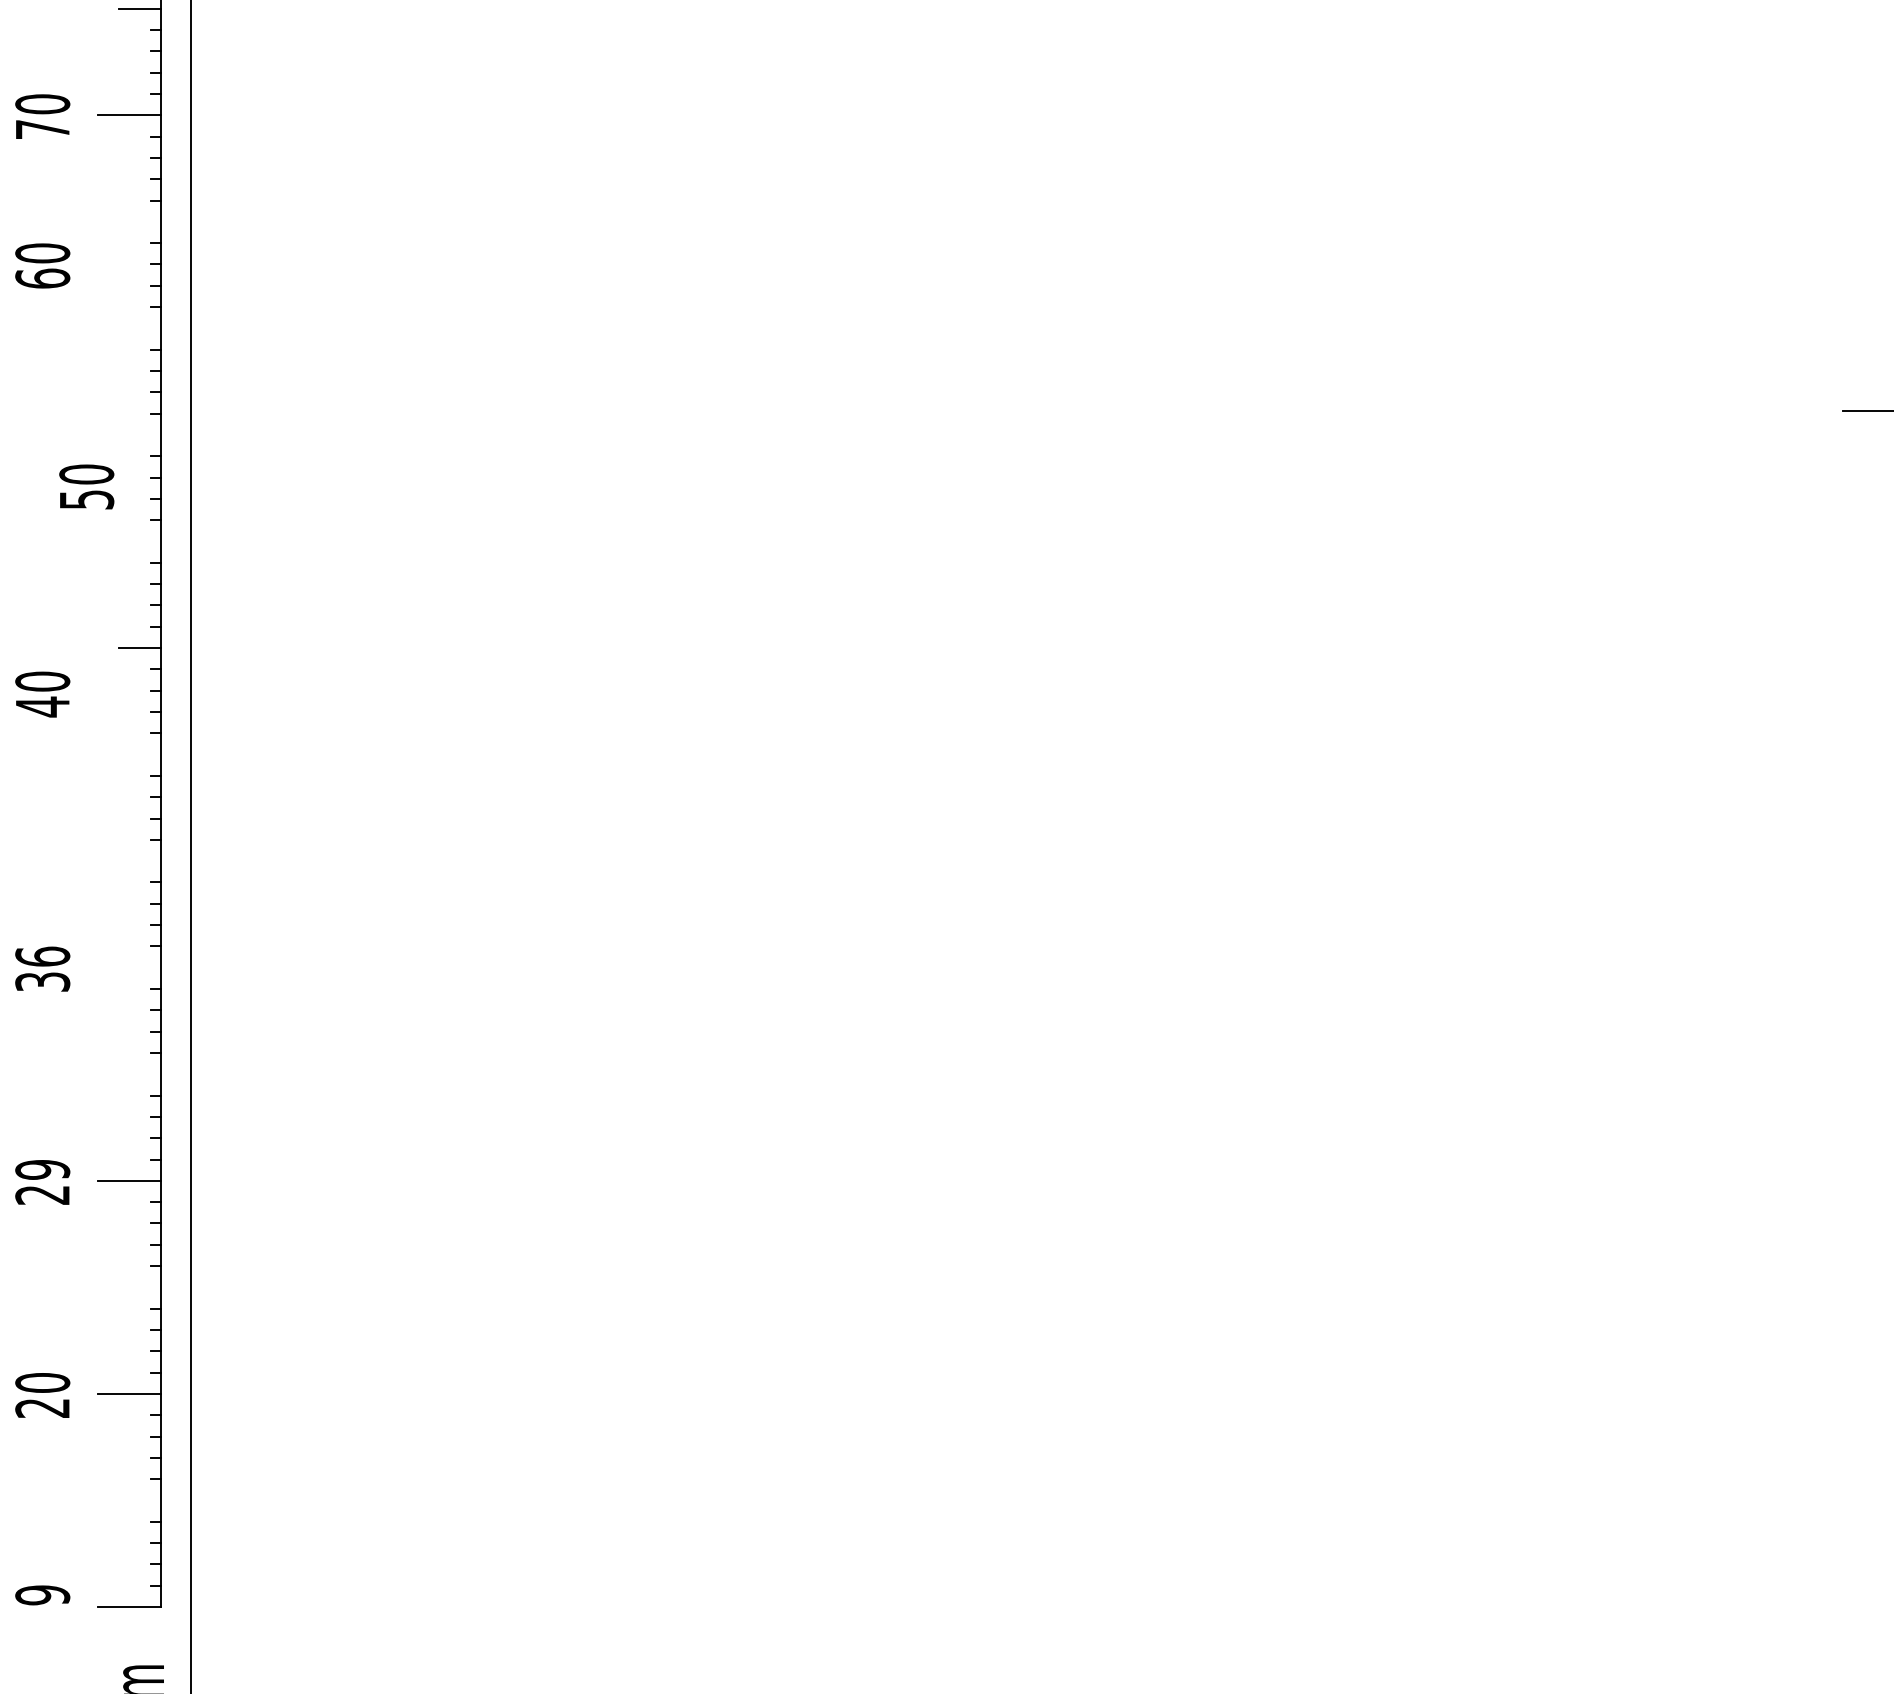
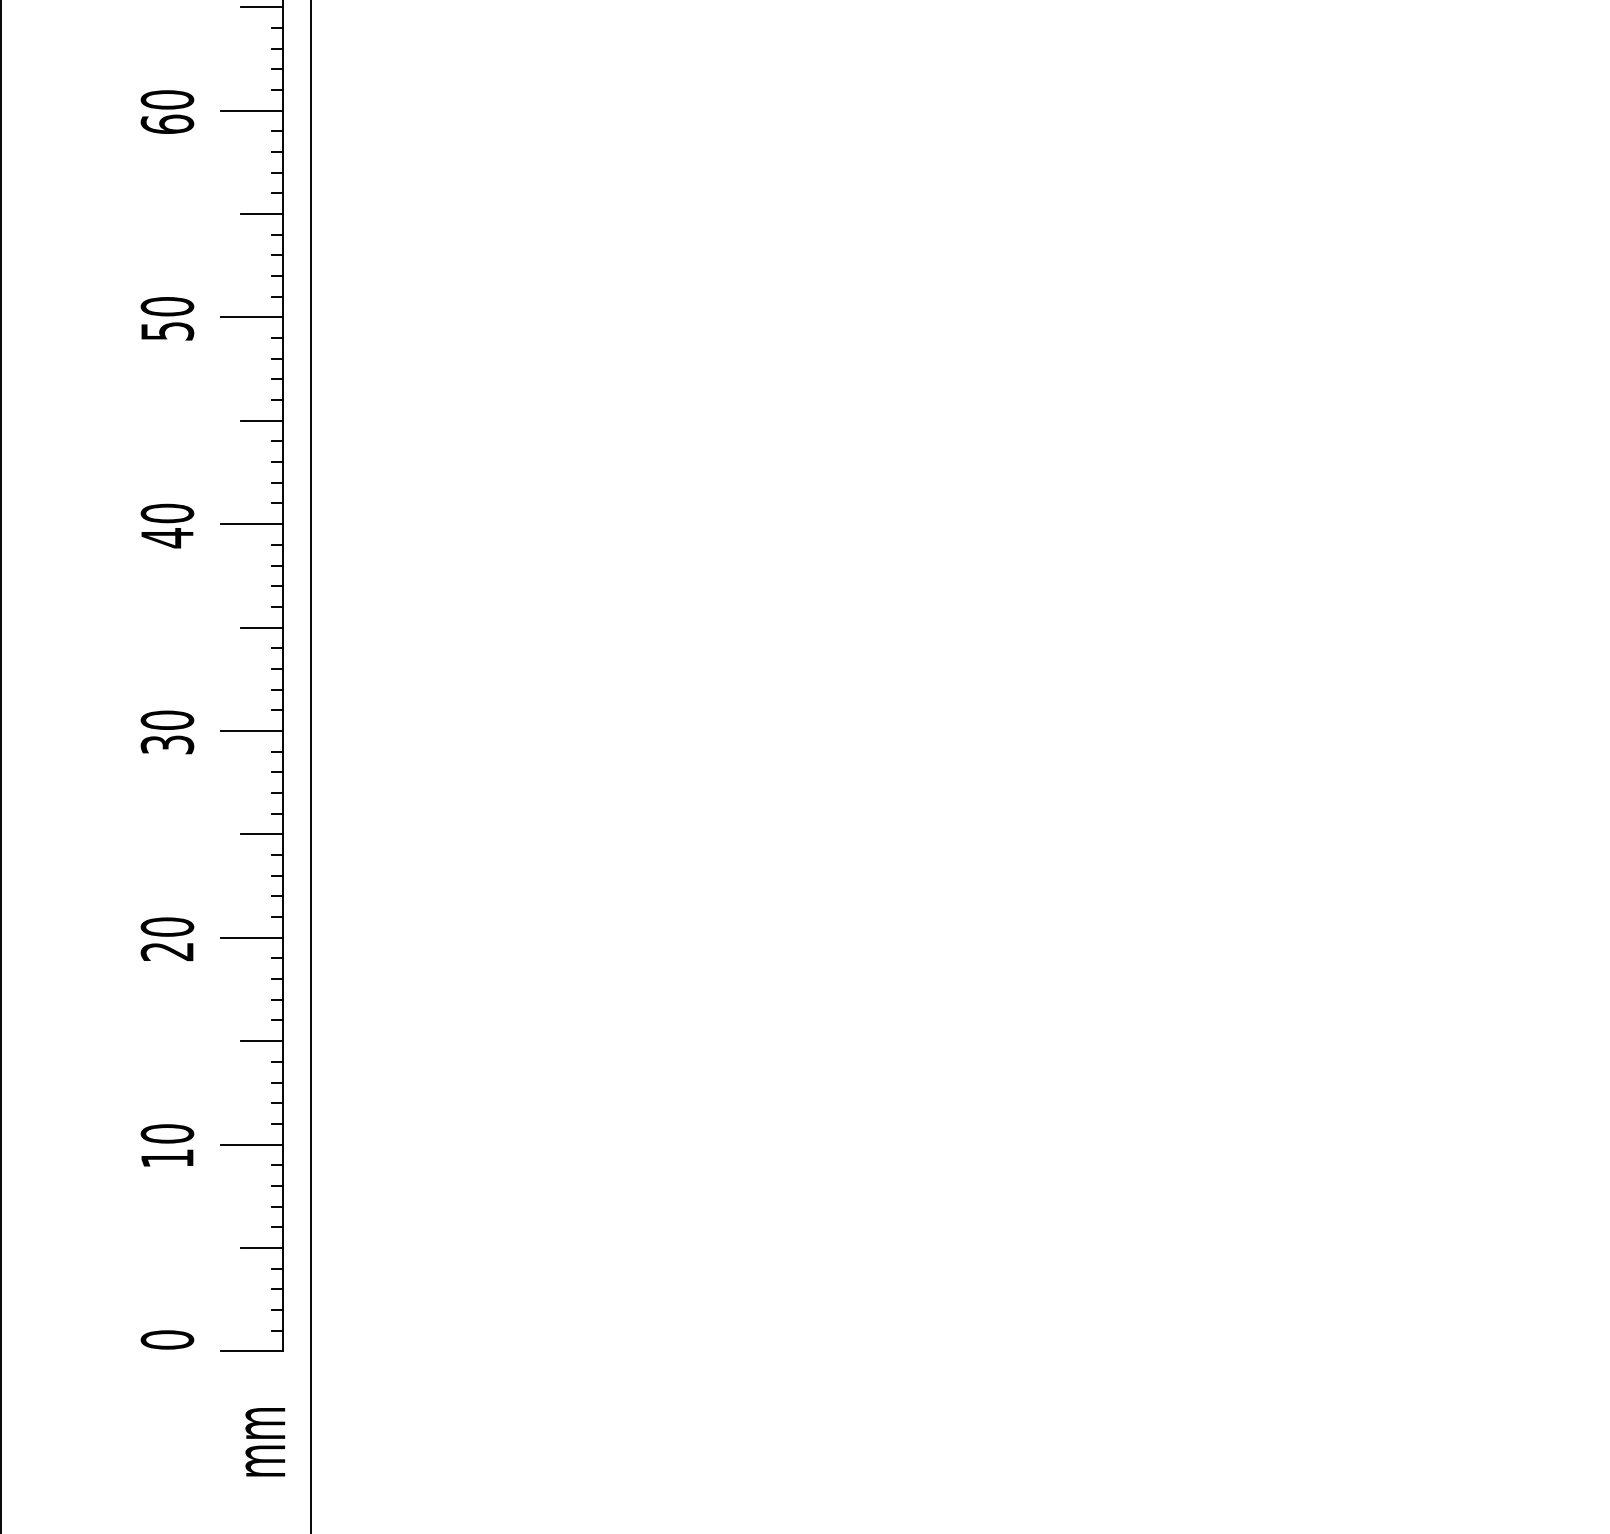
line: (139, 221) -> (261, 6), added
text: (42, 265) -> (167, 111), moved
line: (129, 328) -> (251, 110), added
line: (139, 434) -> (261, 213), added
text: (86, 486) -> (167, 318), moved
line: (129, 541) -> (251, 317), added
text: (42, 694) -> (167, 526), moved
line: (129, 754) -> (251, 524), added
line: (139, 861) -> (261, 627), added
text: (42, 956) -> (167, 720), 36 -> 30
line: (129, 967) -> (251, 730), added
line: (139, 1074) -> (261, 834), added
text: (42, 1169) -> (167, 926), 29 -> 20
line: (139, 1287) -> (261, 1041), added
text: (42, 1408) -> (167, 1158), 20 -> 10
line: (139, 1500) -> (261, 1247), added
text: (42, 1595) -> (167, 1340), 9 -> 0

